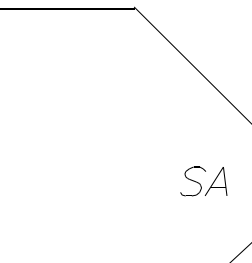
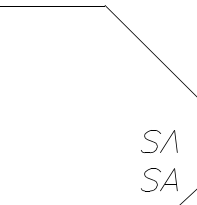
part: (203, 230) -> (159, 179), added

